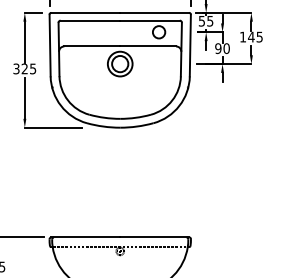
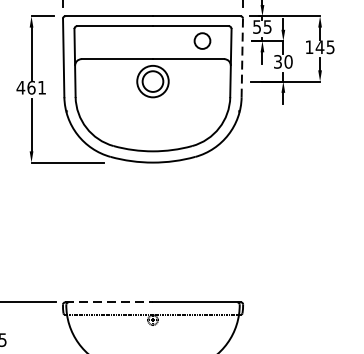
line: (190, 45) -> (242, 57), solid -> dashed
text: (218, 48) -> (278, 61), 90 -> 30
text: (24, 68) -> (31, 87), 325 -> 461
line: (86, 237) -> (110, 302), solid -> dashed

